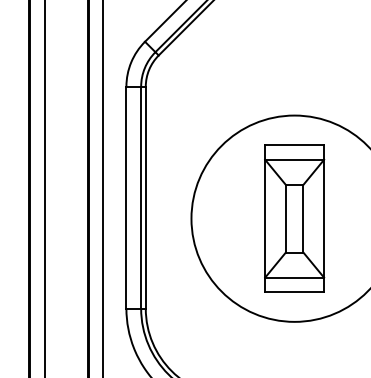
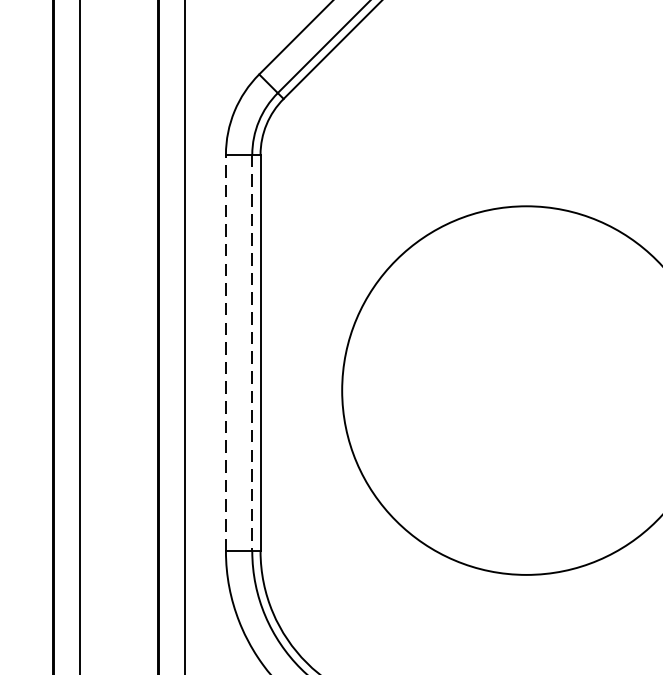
line: (126, 197) -> (226, 352), solid -> dashed
line: (141, 197) -> (252, 352), solid -> dashed
part: (294, 218) -> (526, 390), removed

